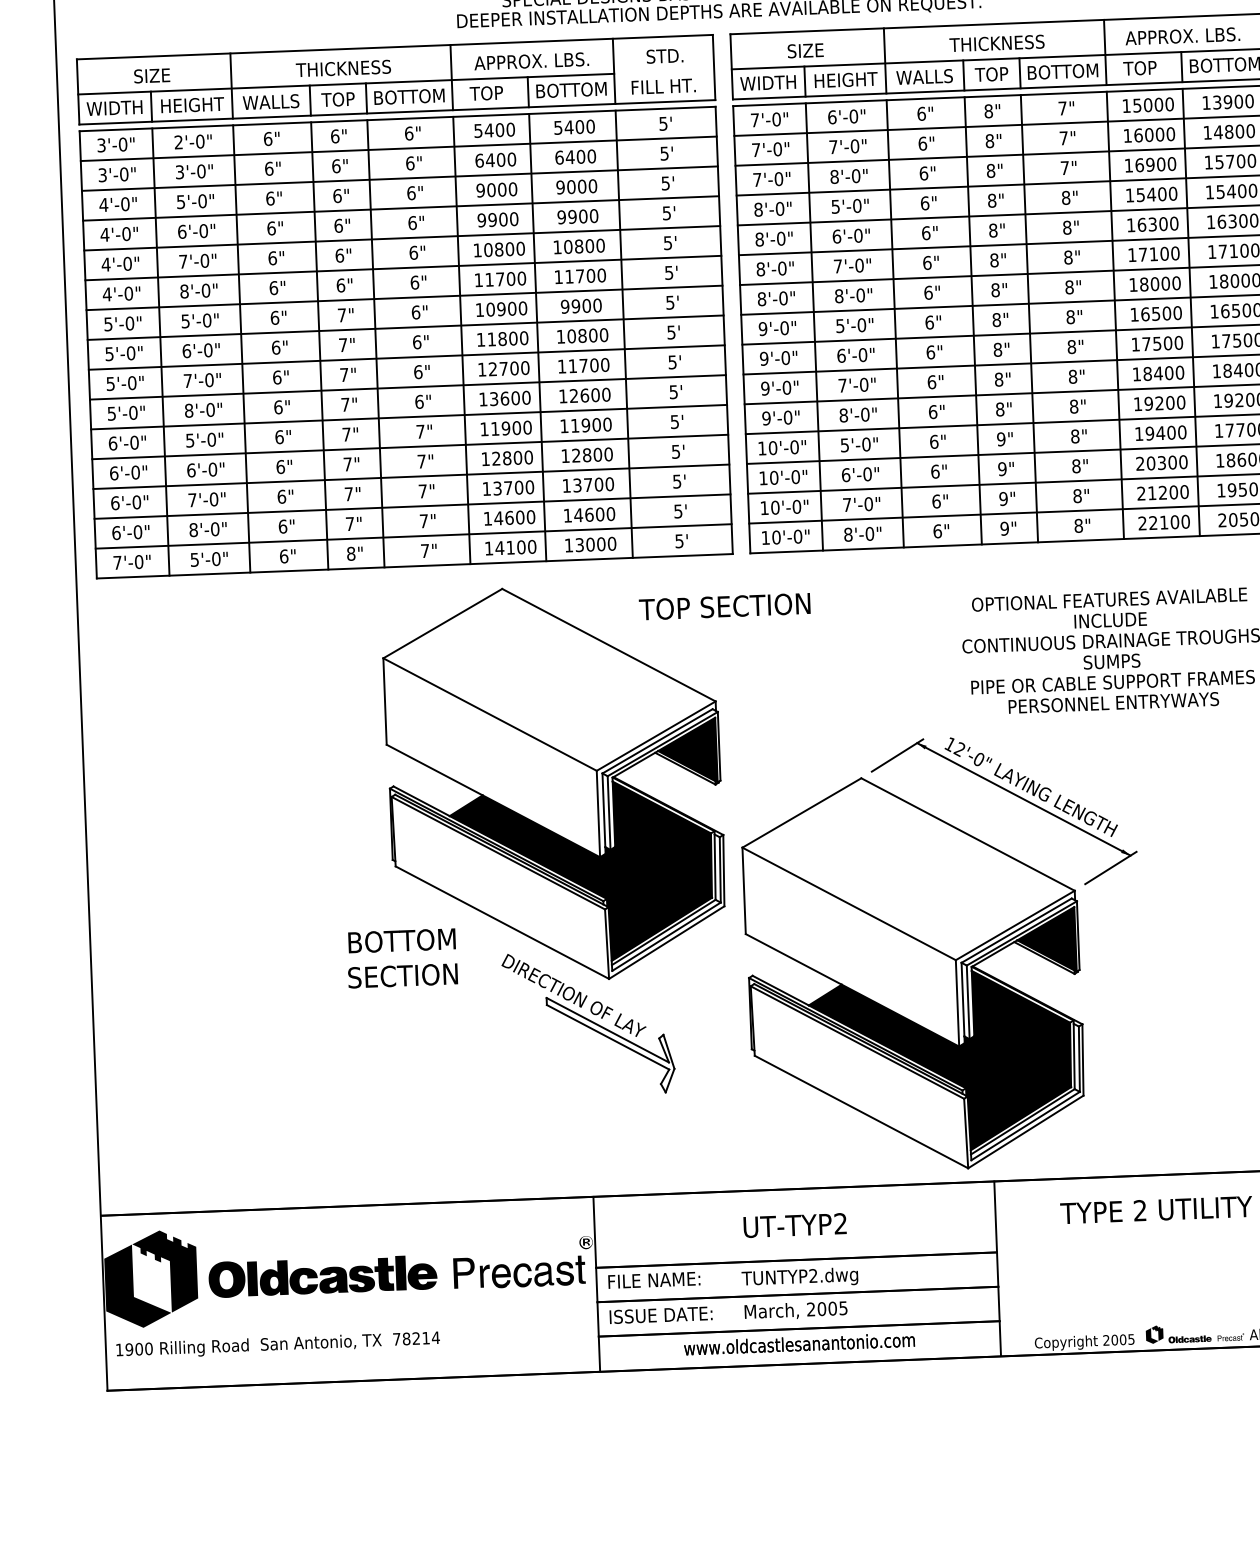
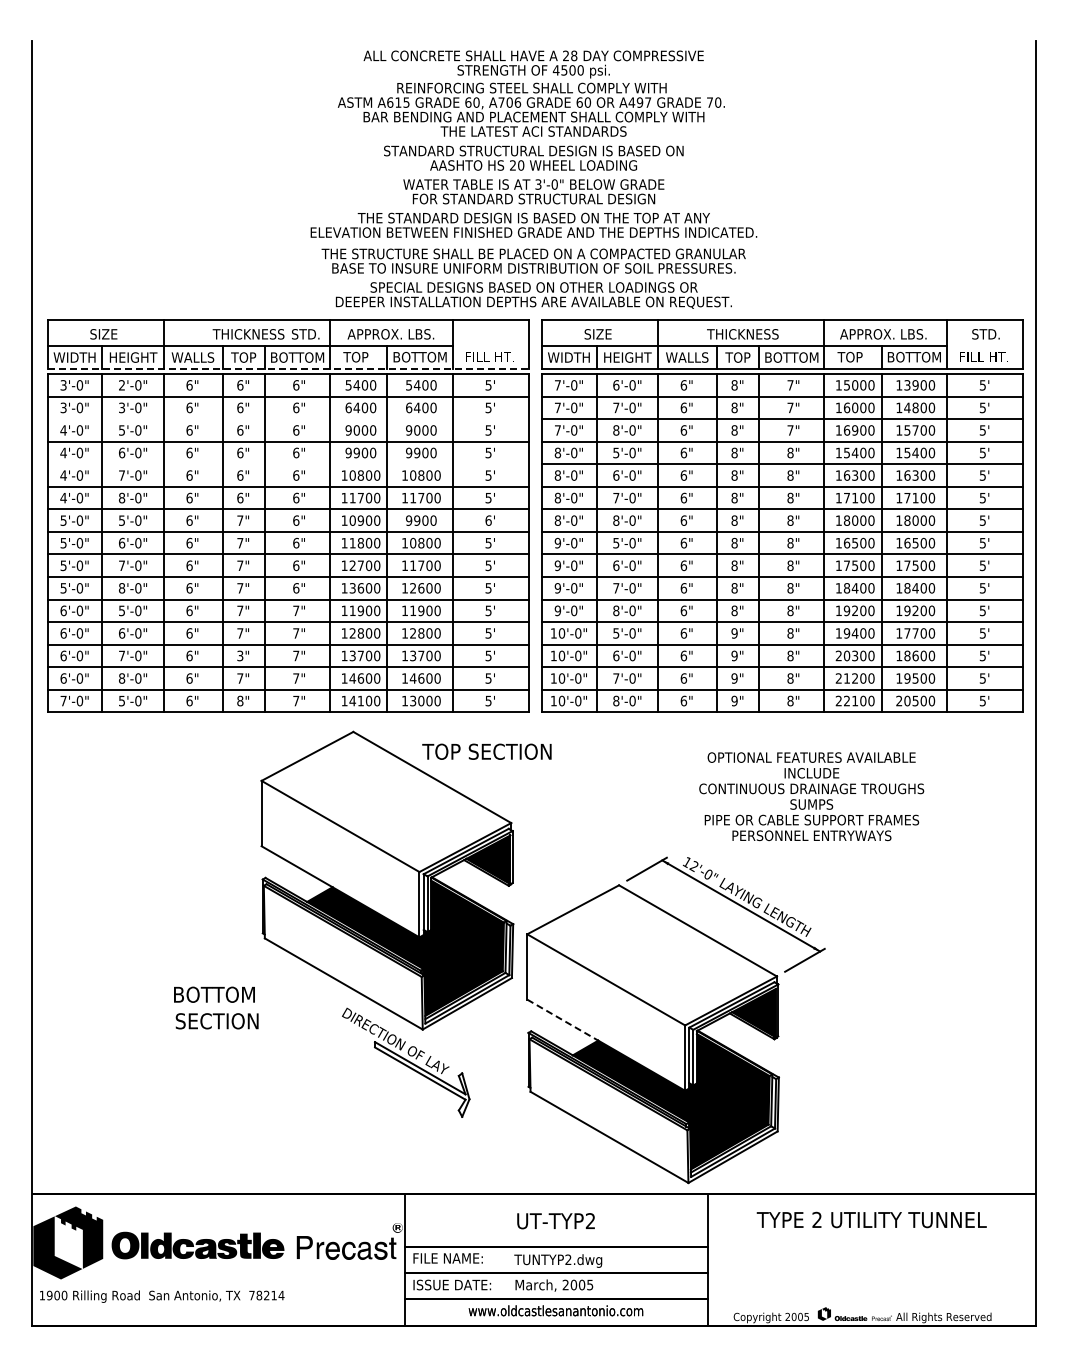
text: (664, 56) -> (305, 334), moved
line: (398, 111) -> (288, 368), solid -> dashed
line: (399, 179) -> (287, 419), removed
line: (401, 238) -> (287, 464), removed
text: (670, 302) -> (488, 520), 5' -> 6'
text: (349, 493) -> (240, 655), 7" -> 3"
text: (724, 606) -> (486, 751), moved
text: (402, 940) -> (214, 994), moved
line: (794, 959) -> (563, 1020), solid -> dashed
text: (402, 976) -> (216, 1021), moved

